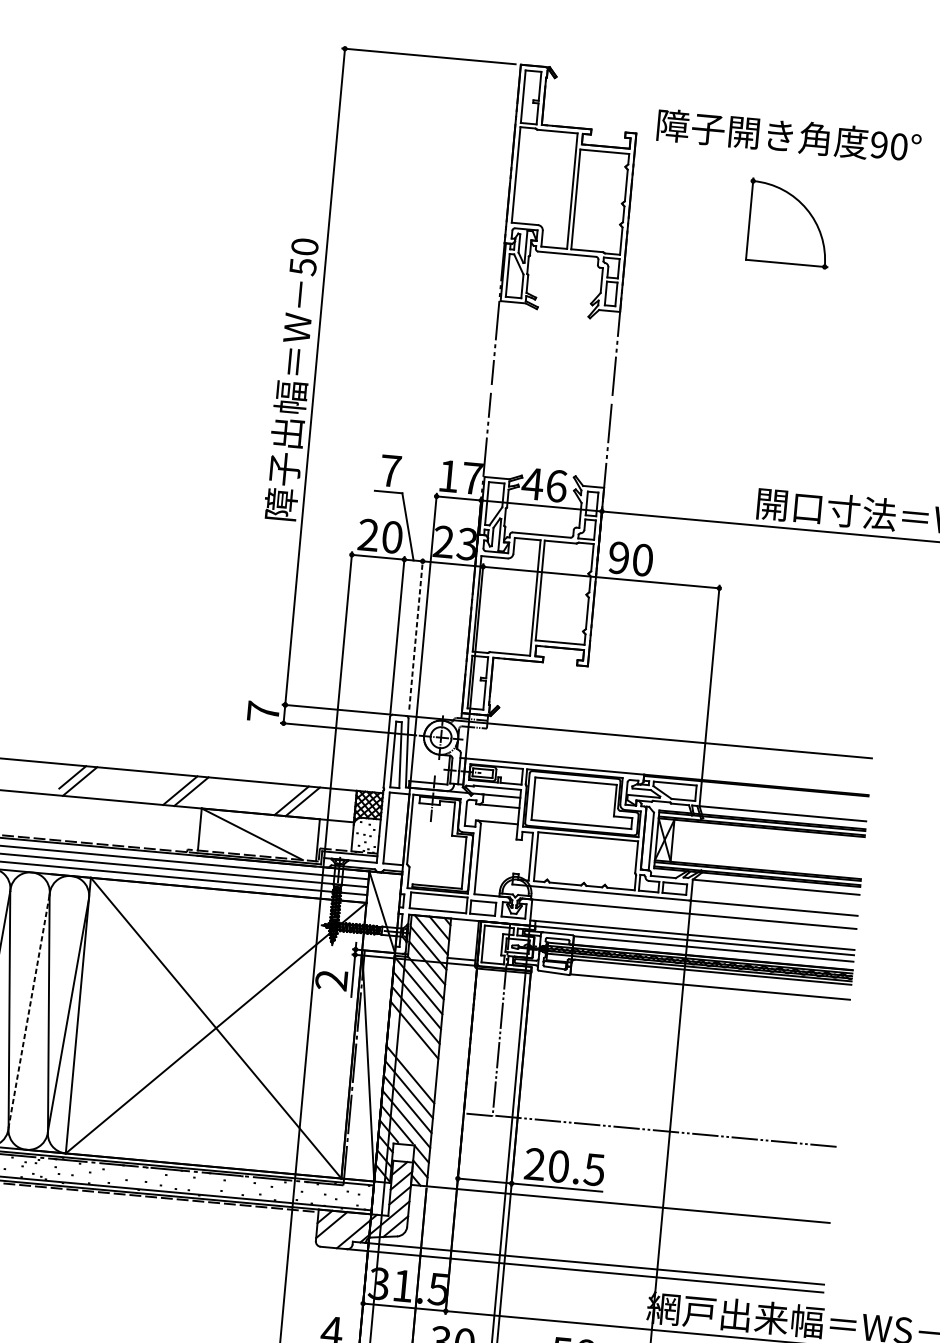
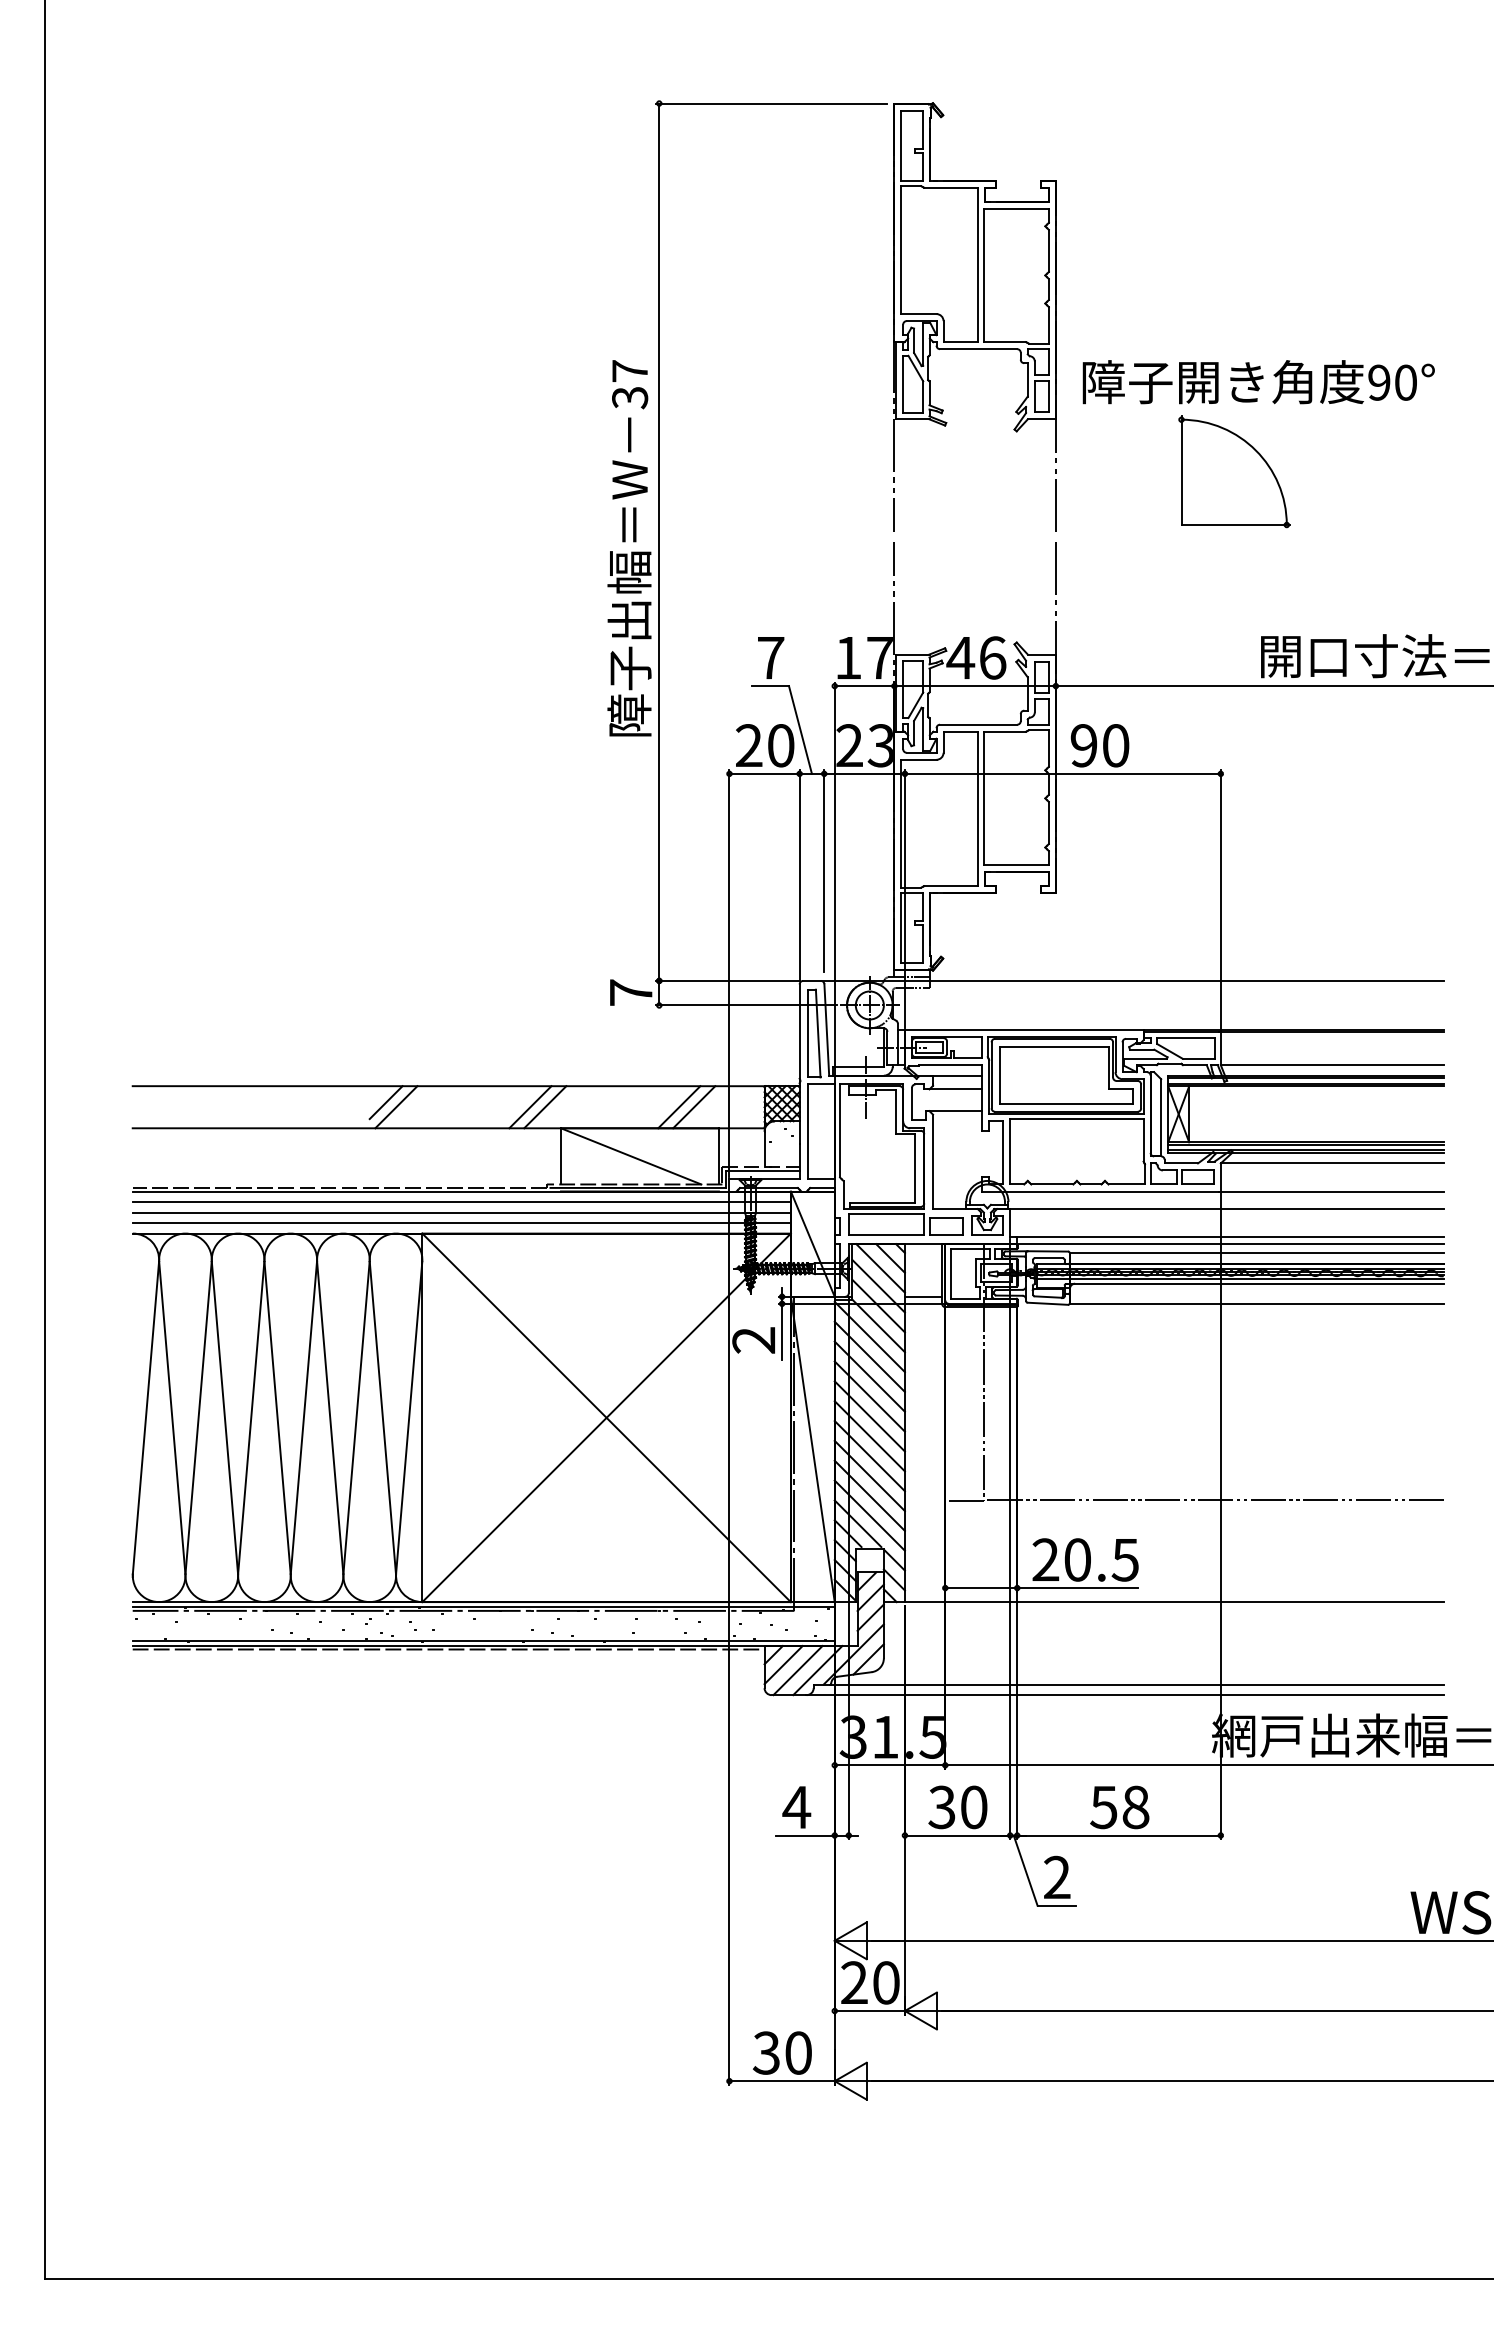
text: (788, 136) -> (1258, 382), moved
part: (789, 223) -> (1234, 471), moved
text: (304, 256) -> (630, 384), 50 -> 37
line: (416, 634) -> (824, 871), dashed -> solid
line: (29, 1011) -> (356, 1418), dashed -> solid
line: (412, 1045) -> (869, 1416), added
line: (411, 1060) -> (869, 1436), added
line: (341, 1230) -> (797, 1670), added

